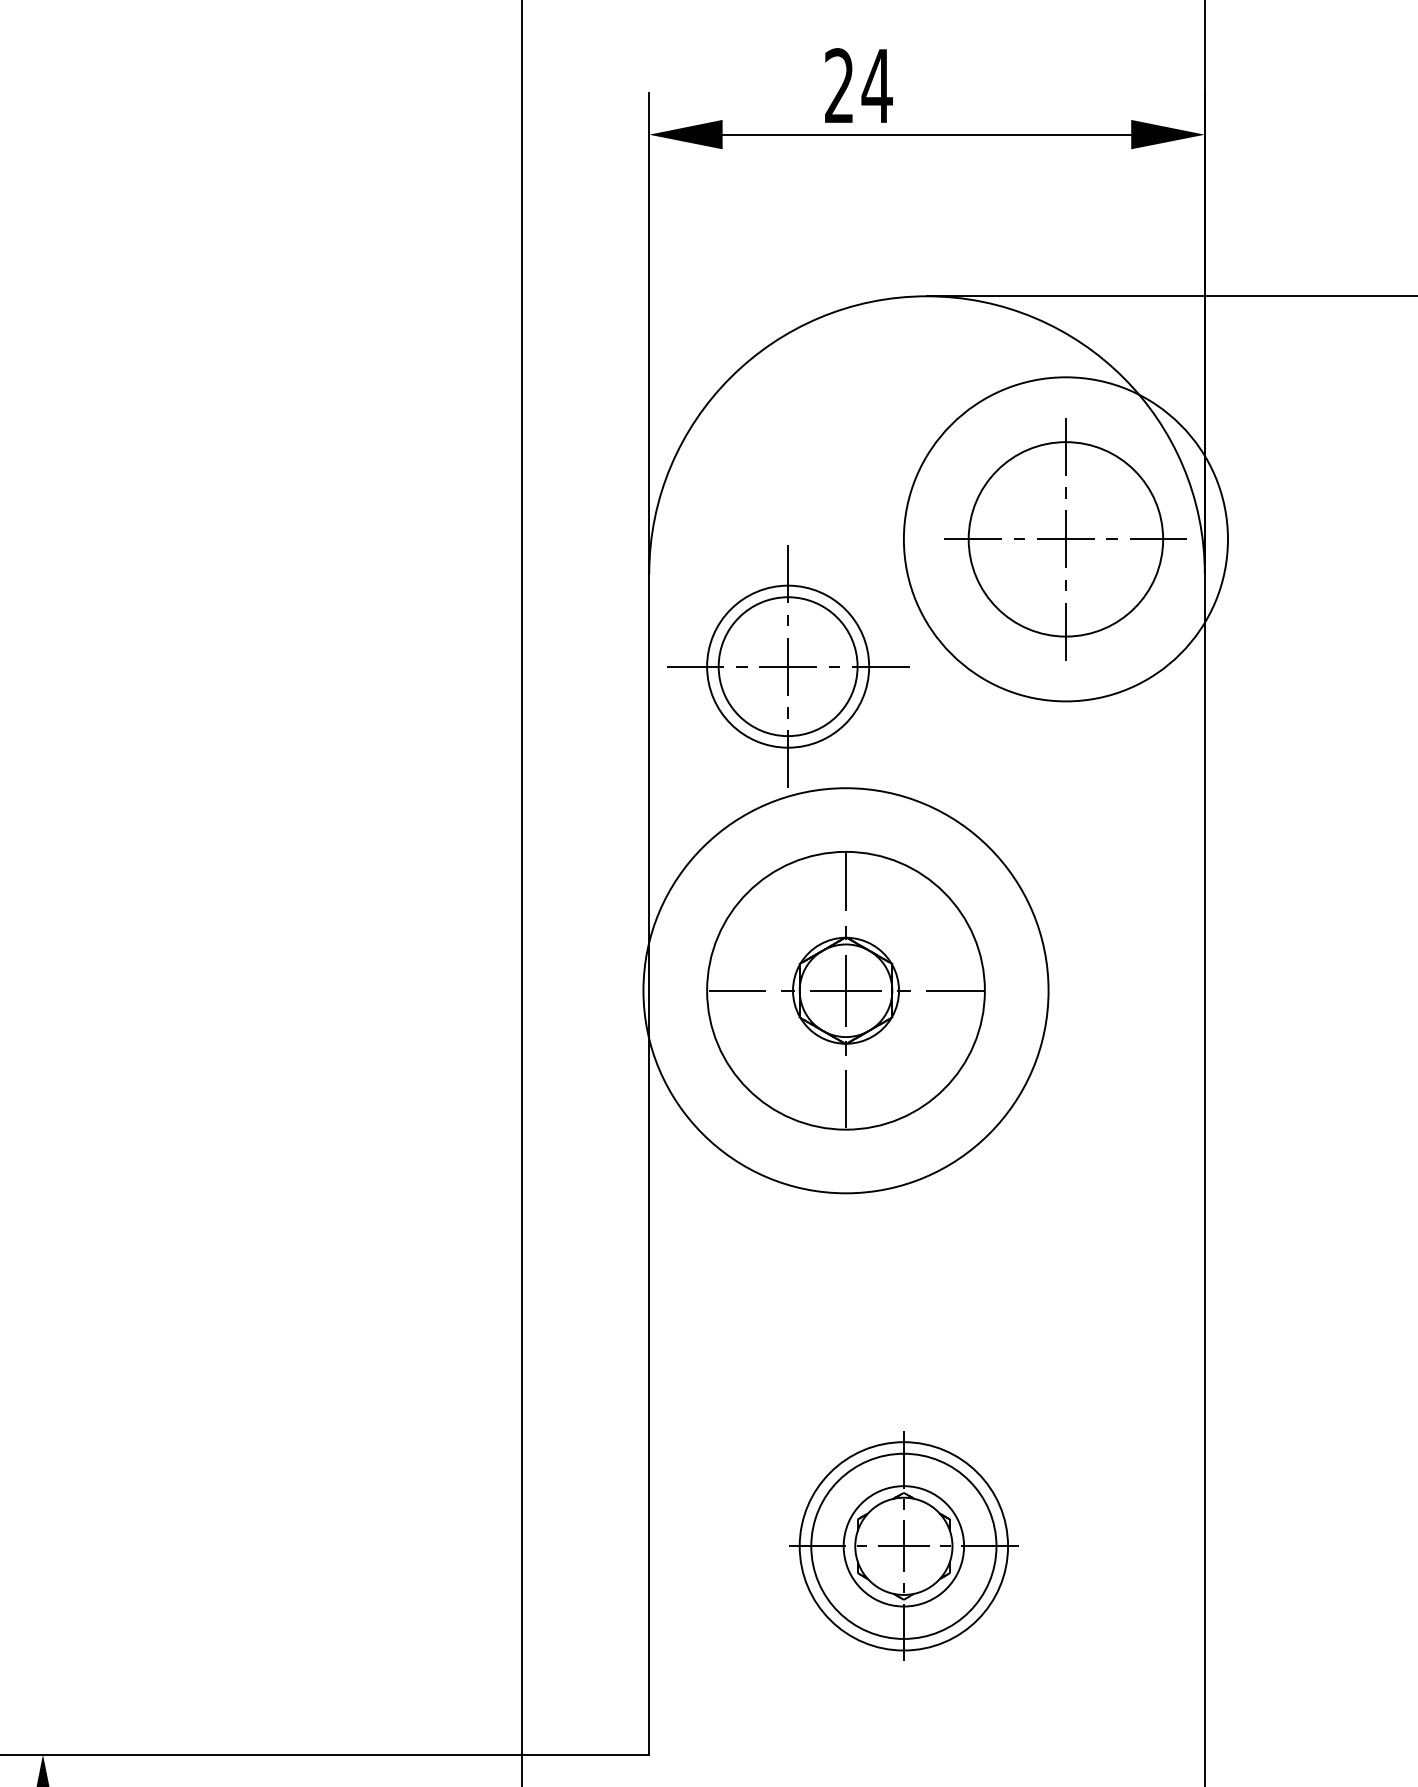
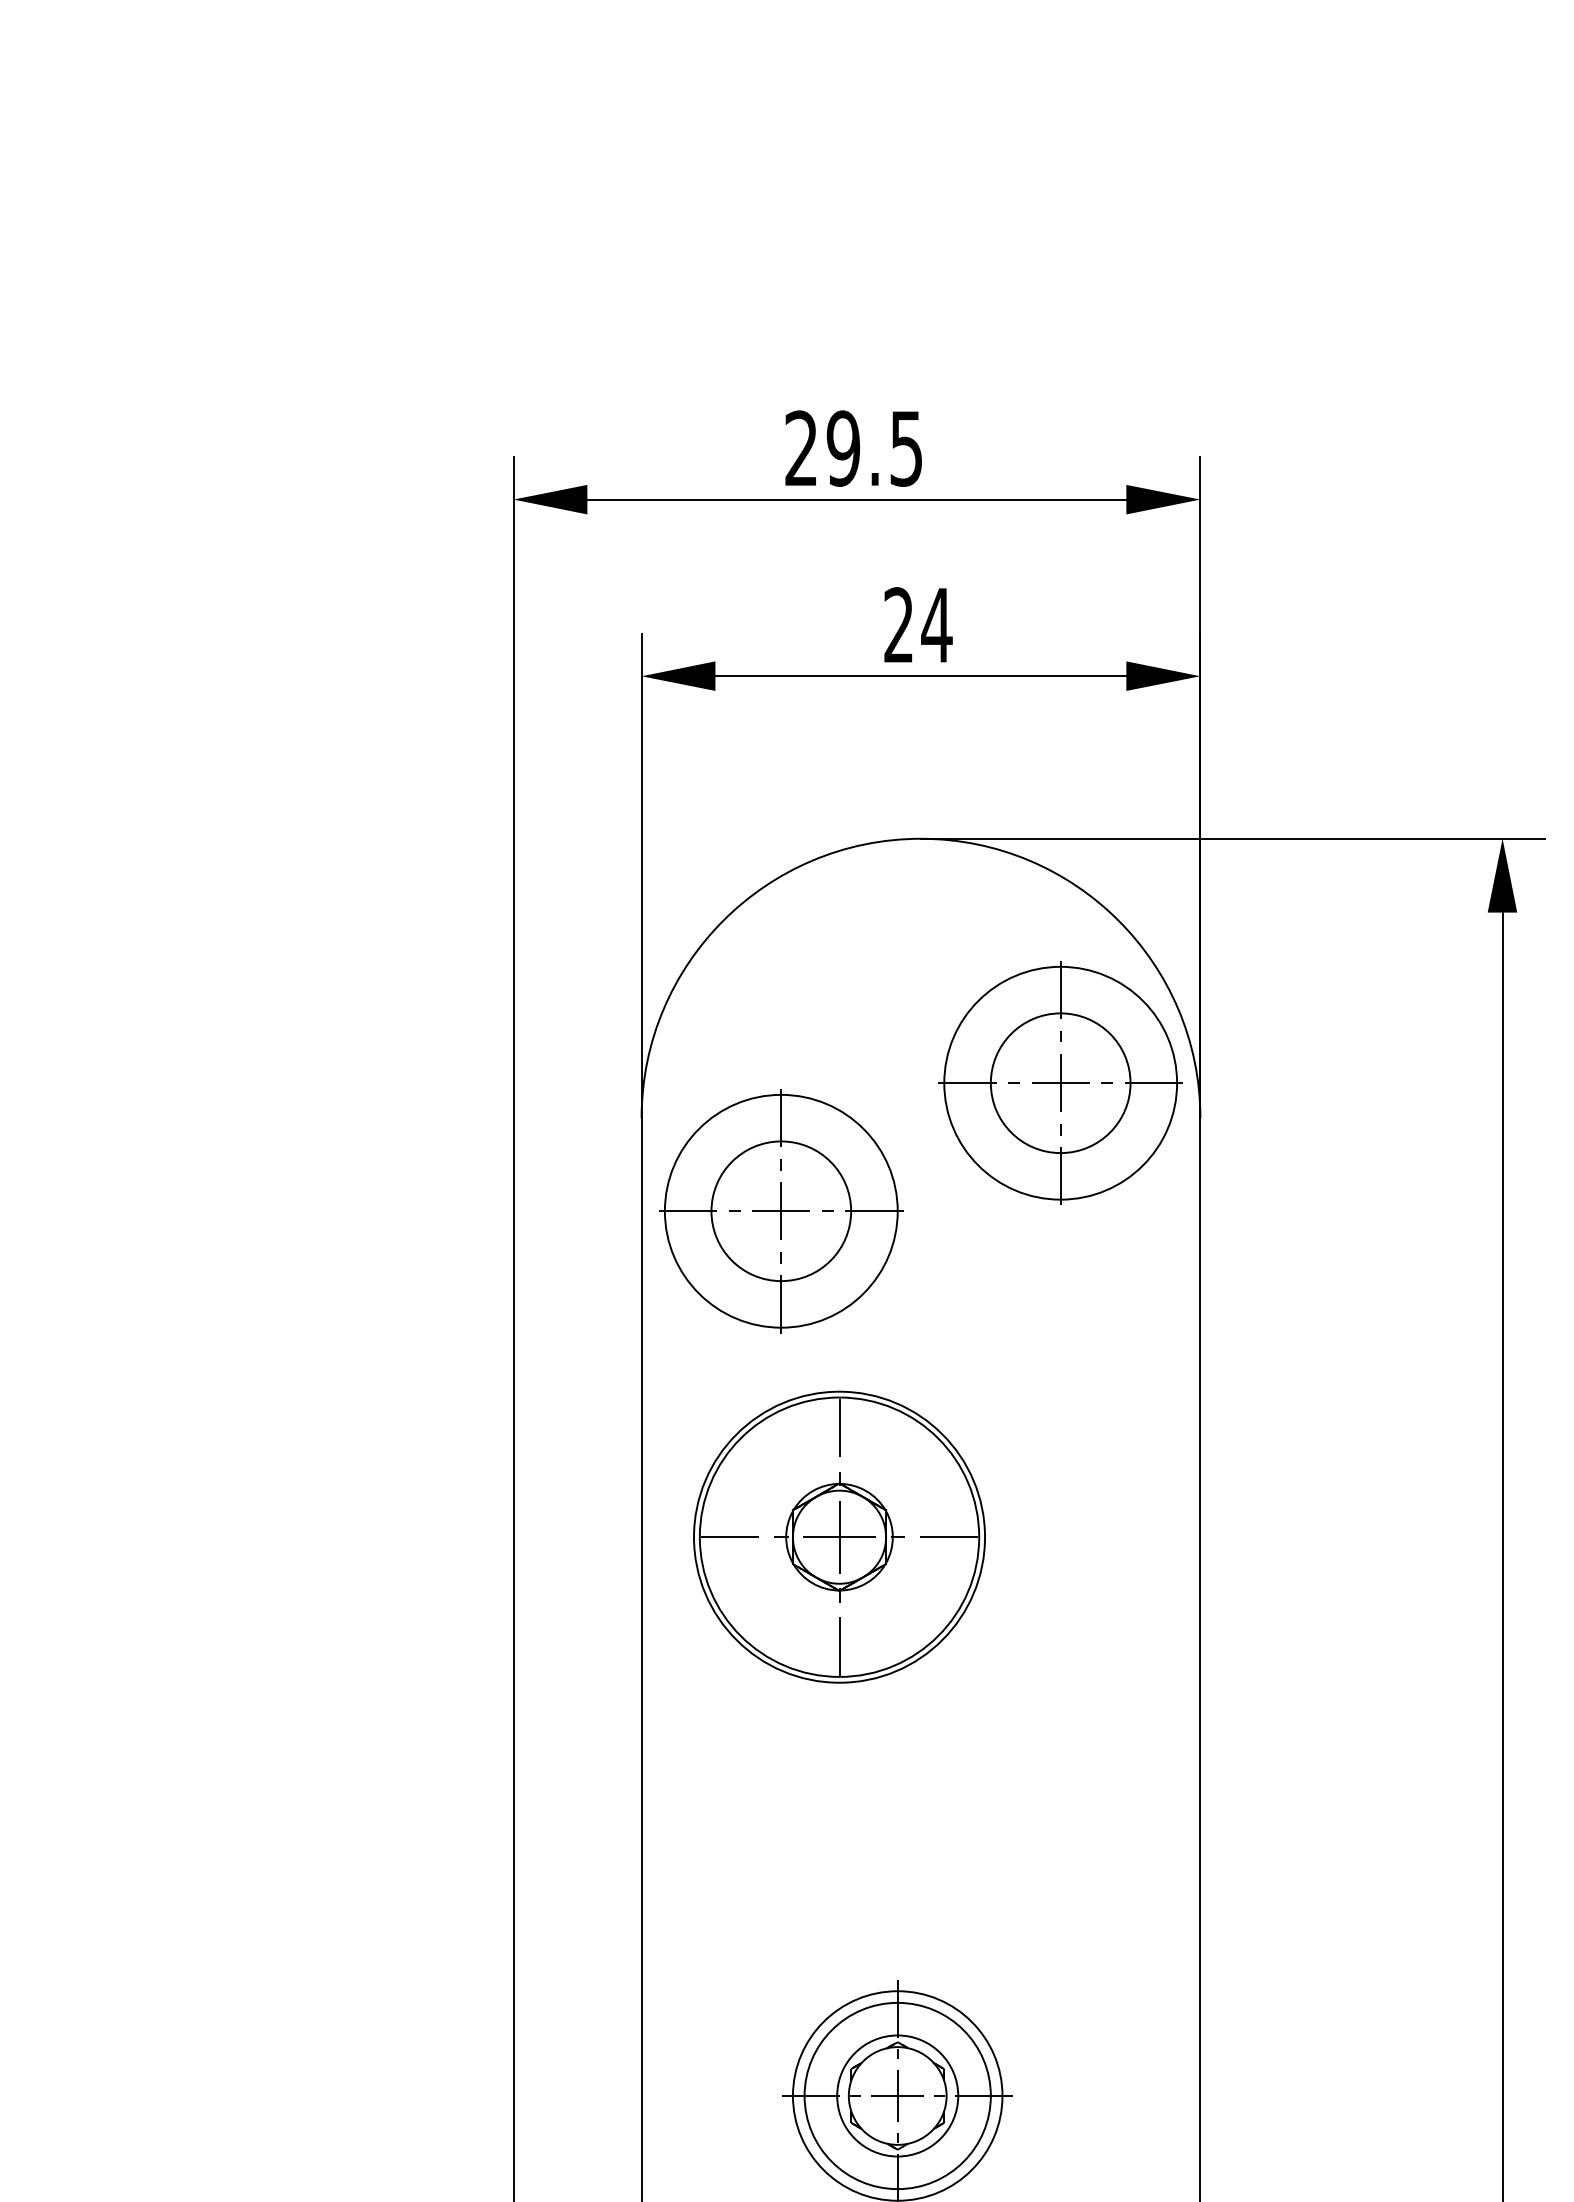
text: (858, 85) -> (918, 624), moved
circle: (1065, 538) -> (1060, 1082), size x0.71
circle: (1065, 539) -> (1060, 1083), size x0.71
circle: (787, 665) -> (780, 1210), size x1.43
circle: (845, 990) -> (839, 1536), size x0.71

